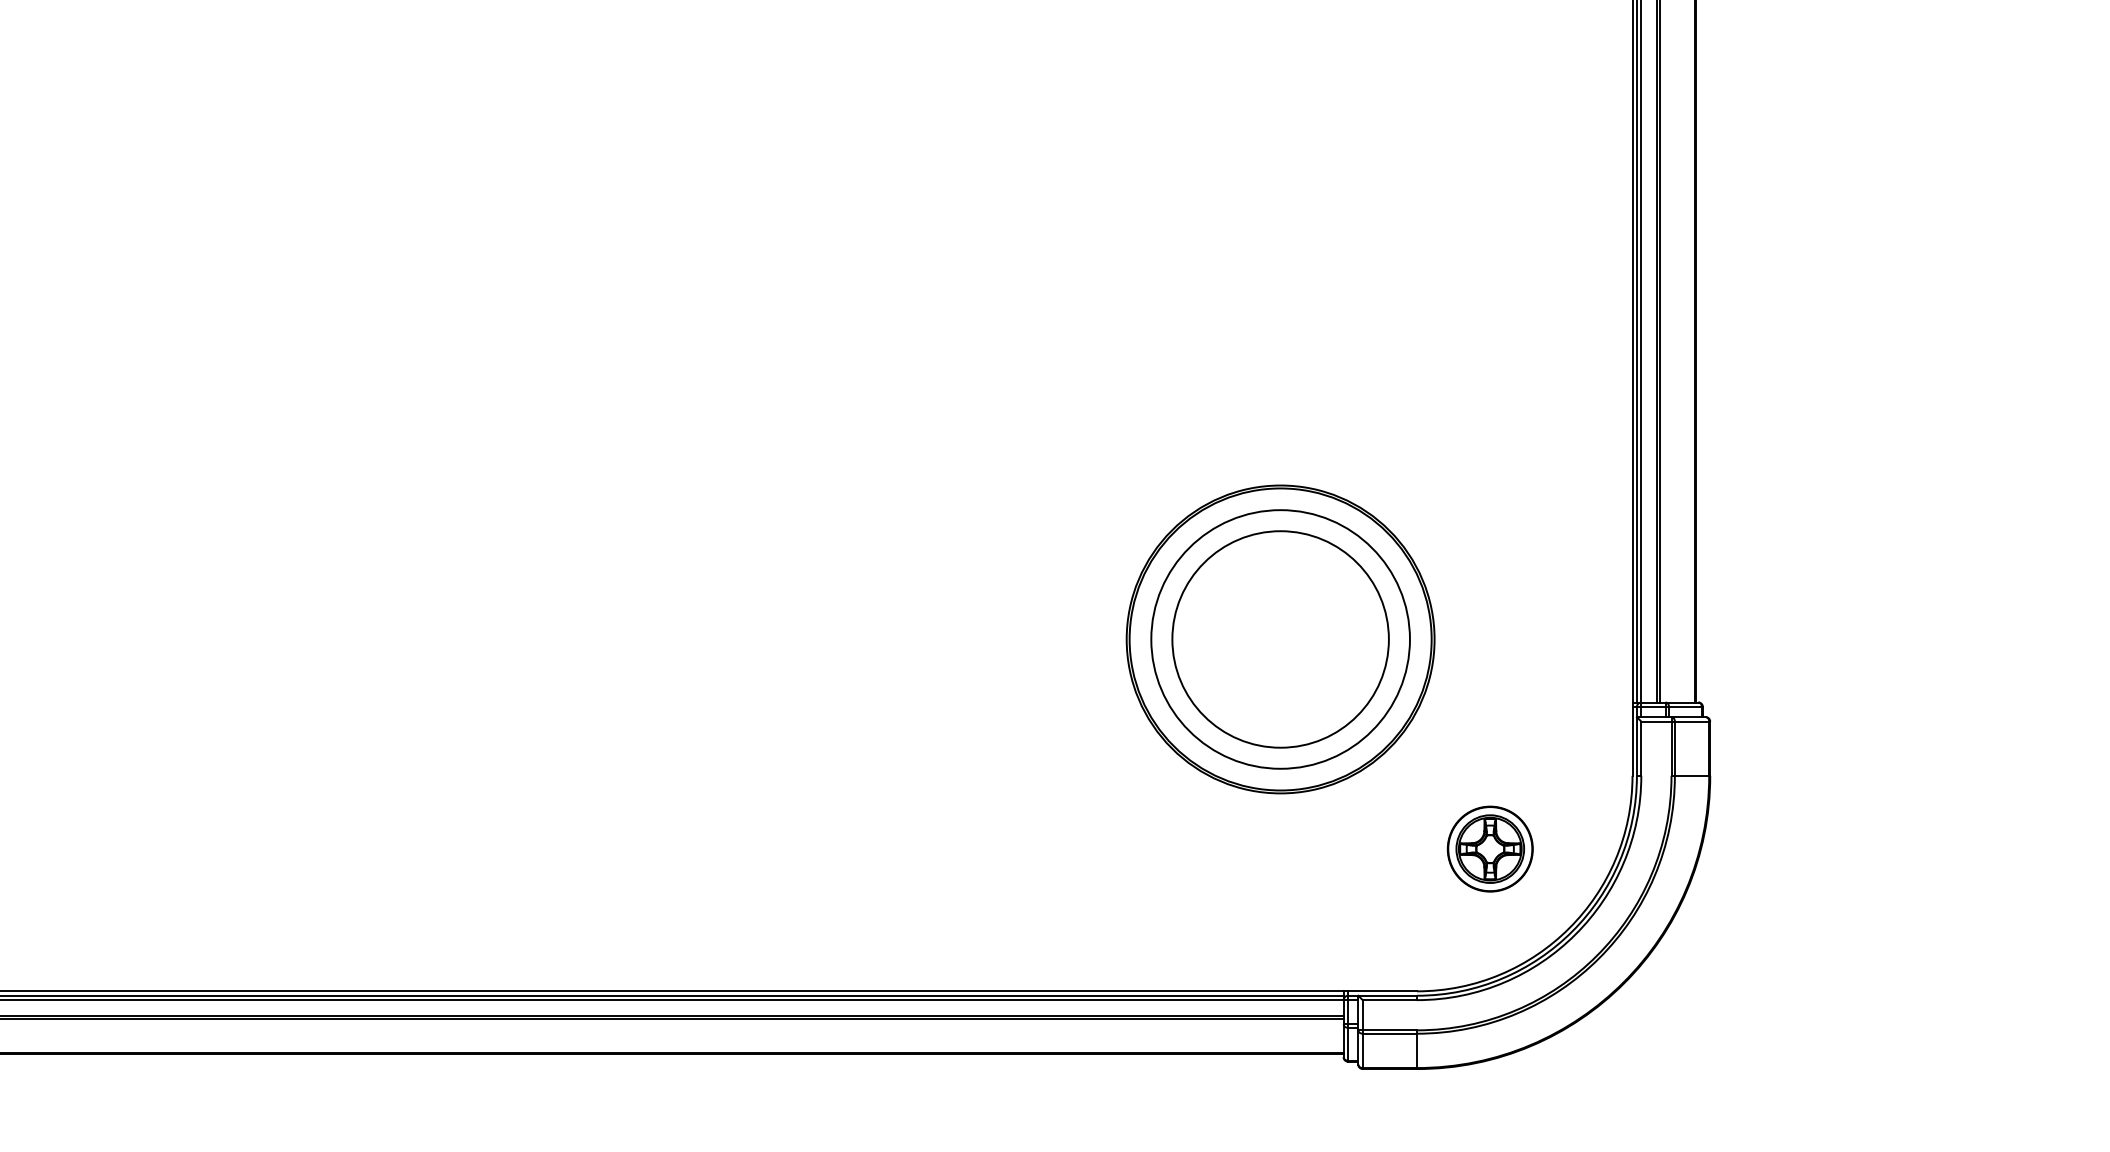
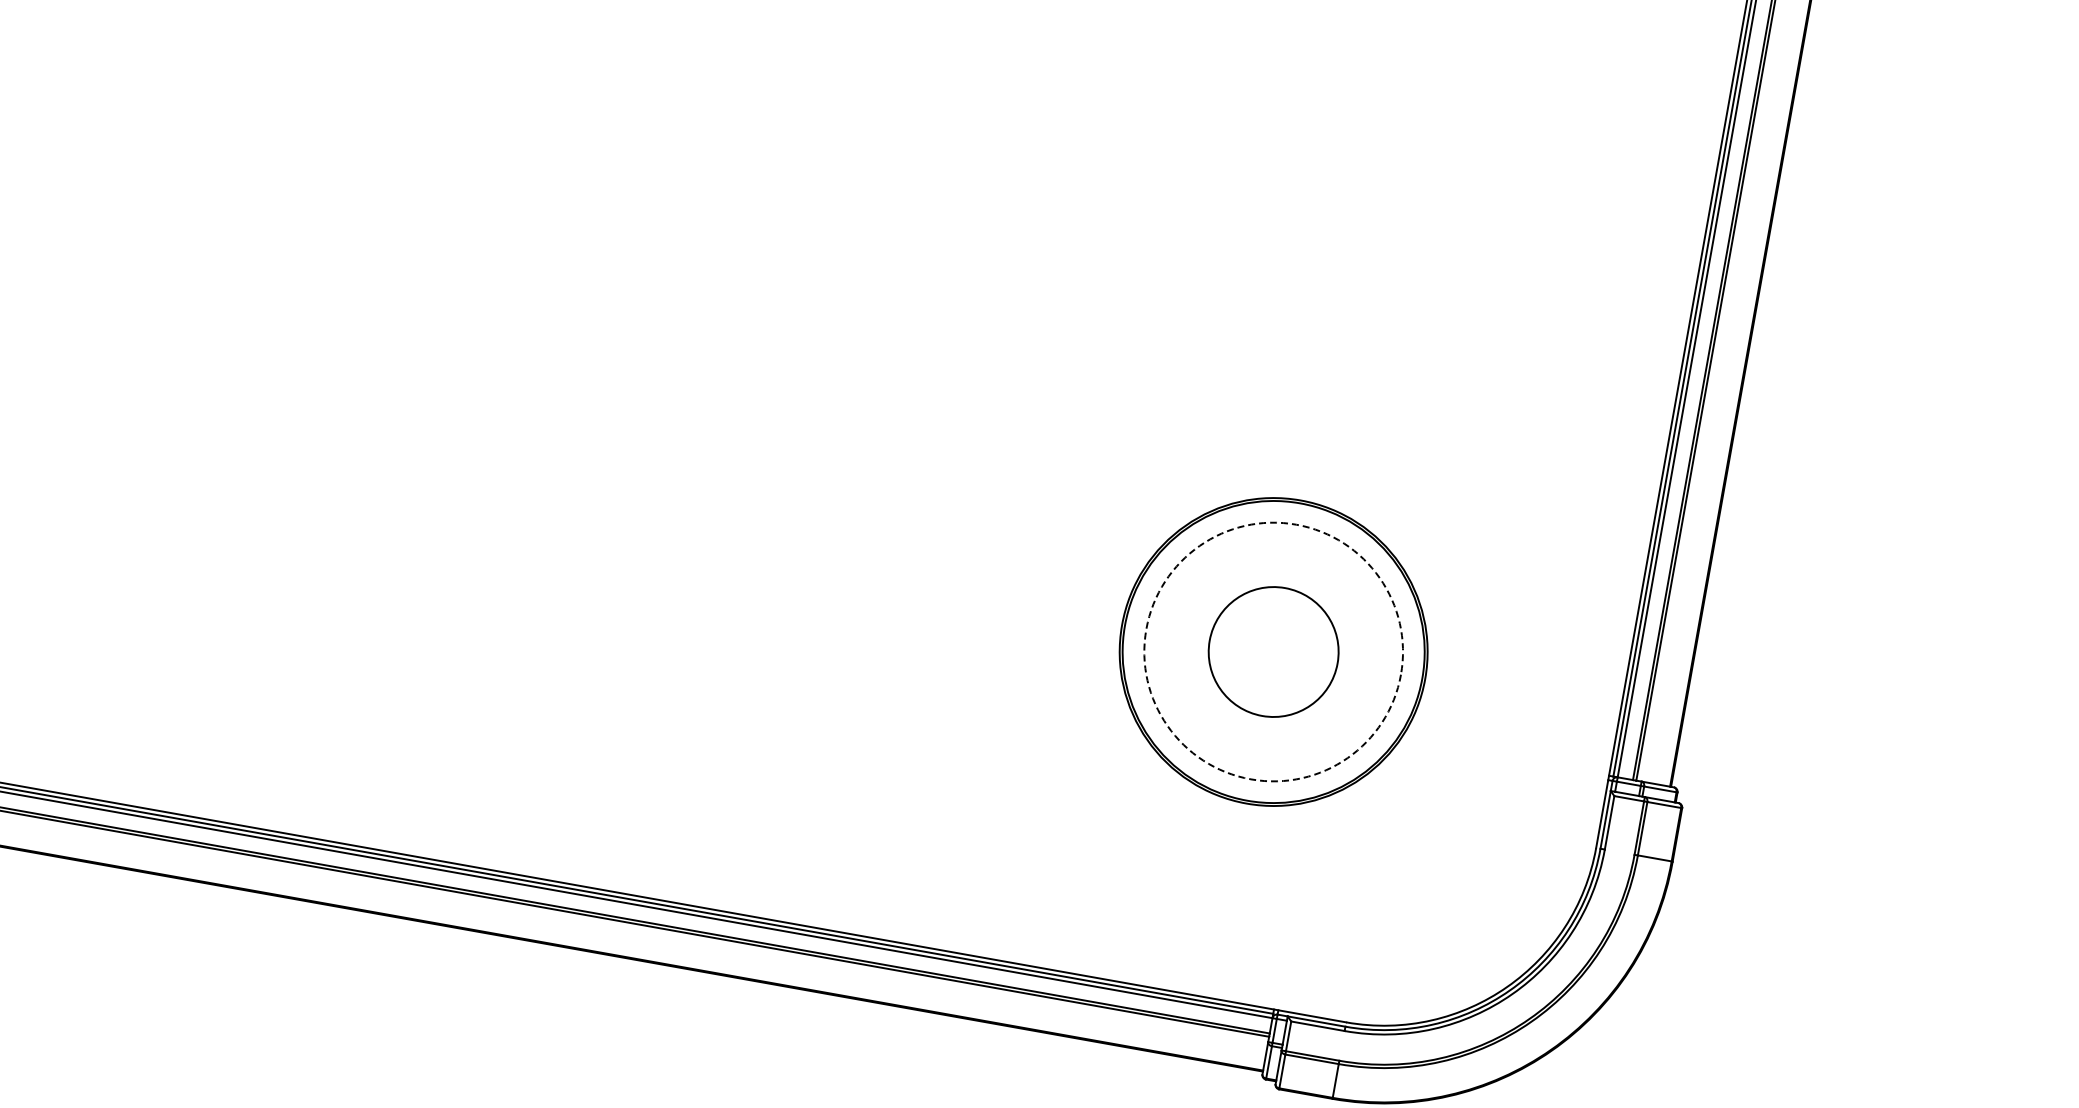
circle: (1280, 639) -> (1273, 652), size x0.6
circle: (1280, 639) -> (1273, 652), solid -> dashed
part: (1489, 848) -> (1442, 894), removed

